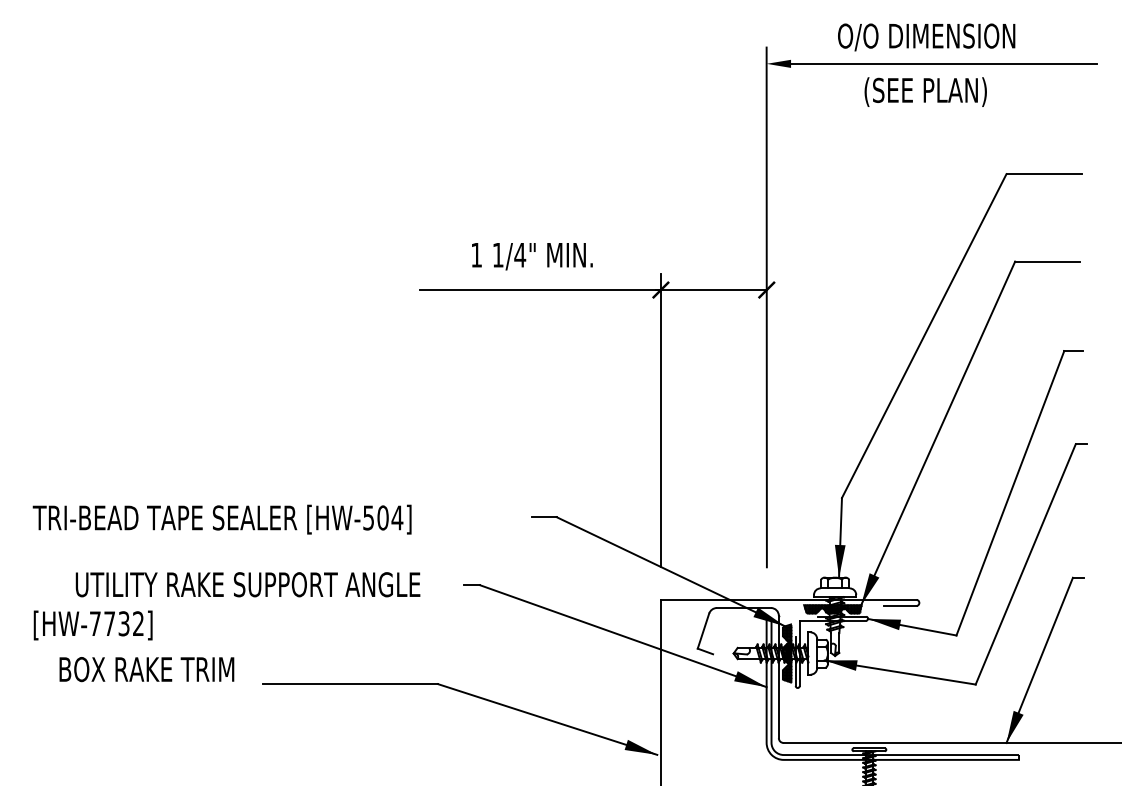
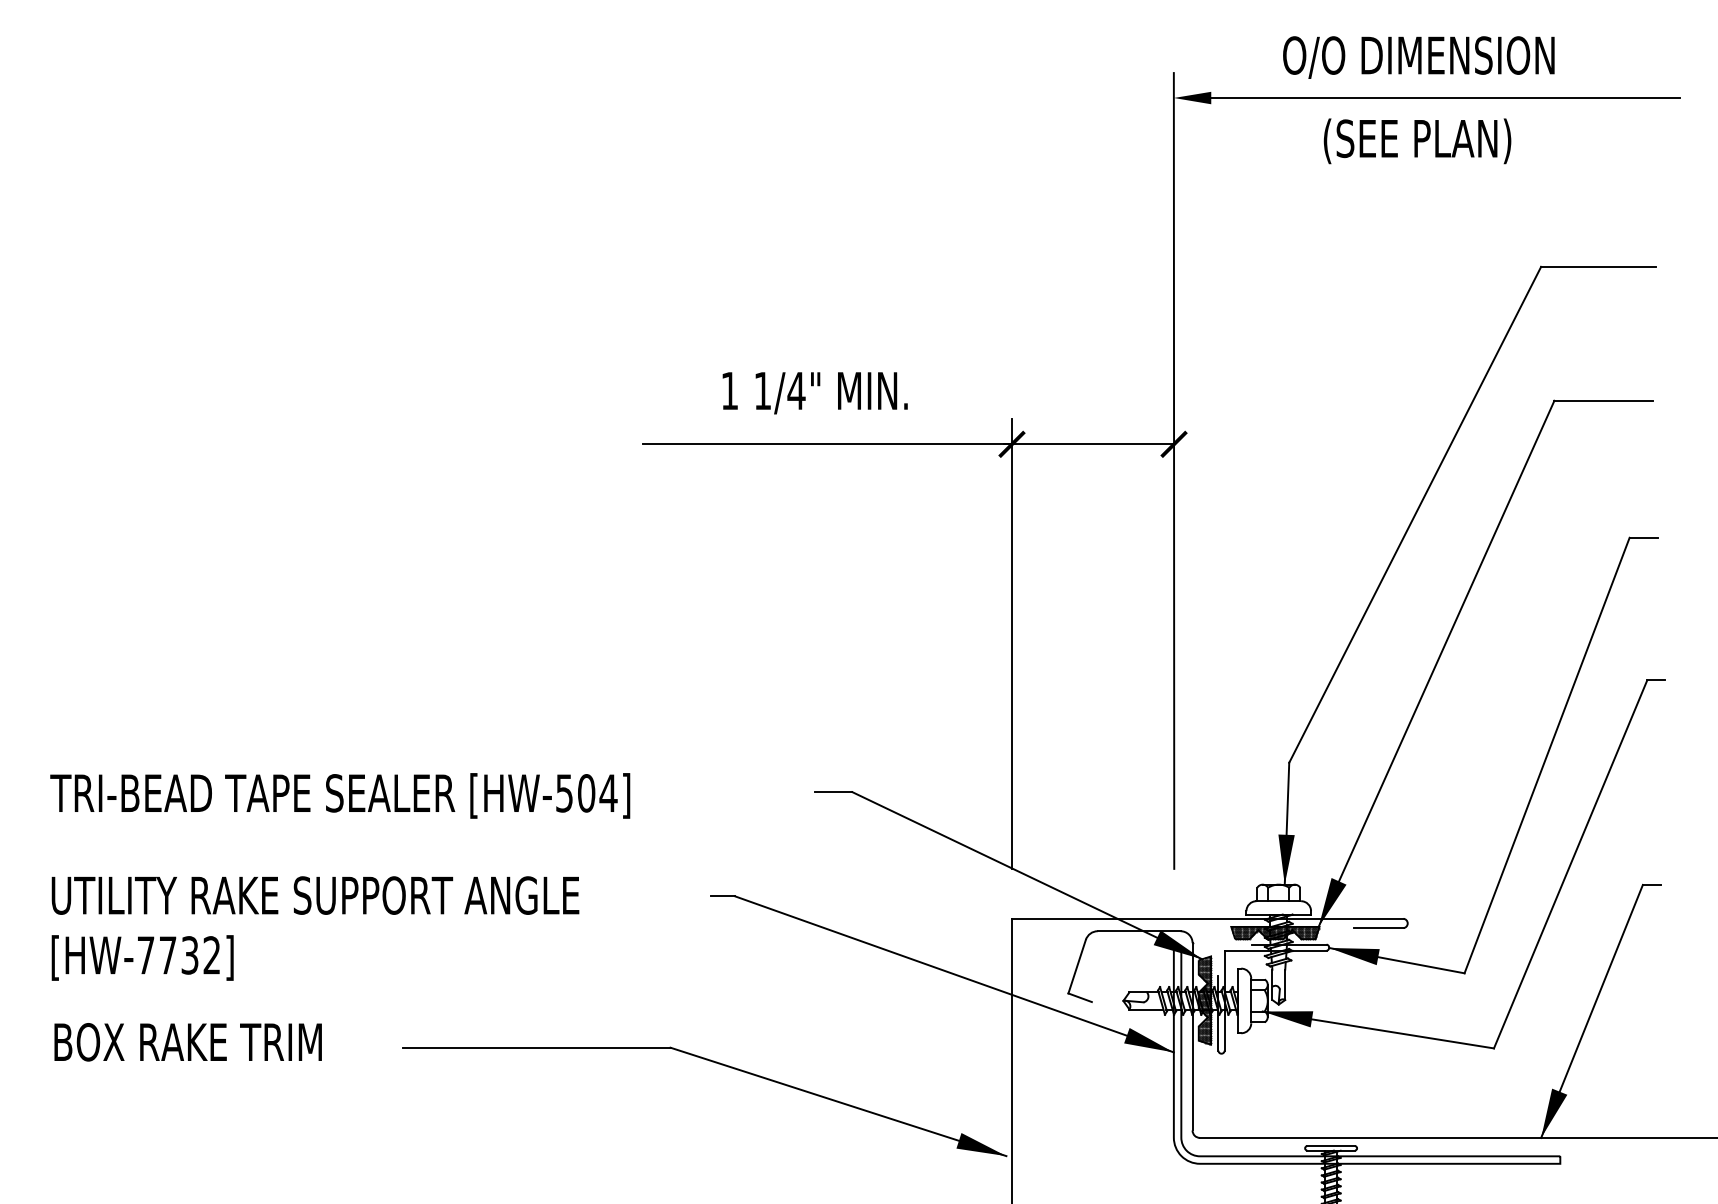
text: (247, 584) -> (314, 895), moved
text: (146, 669) -> (187, 1042), moved

